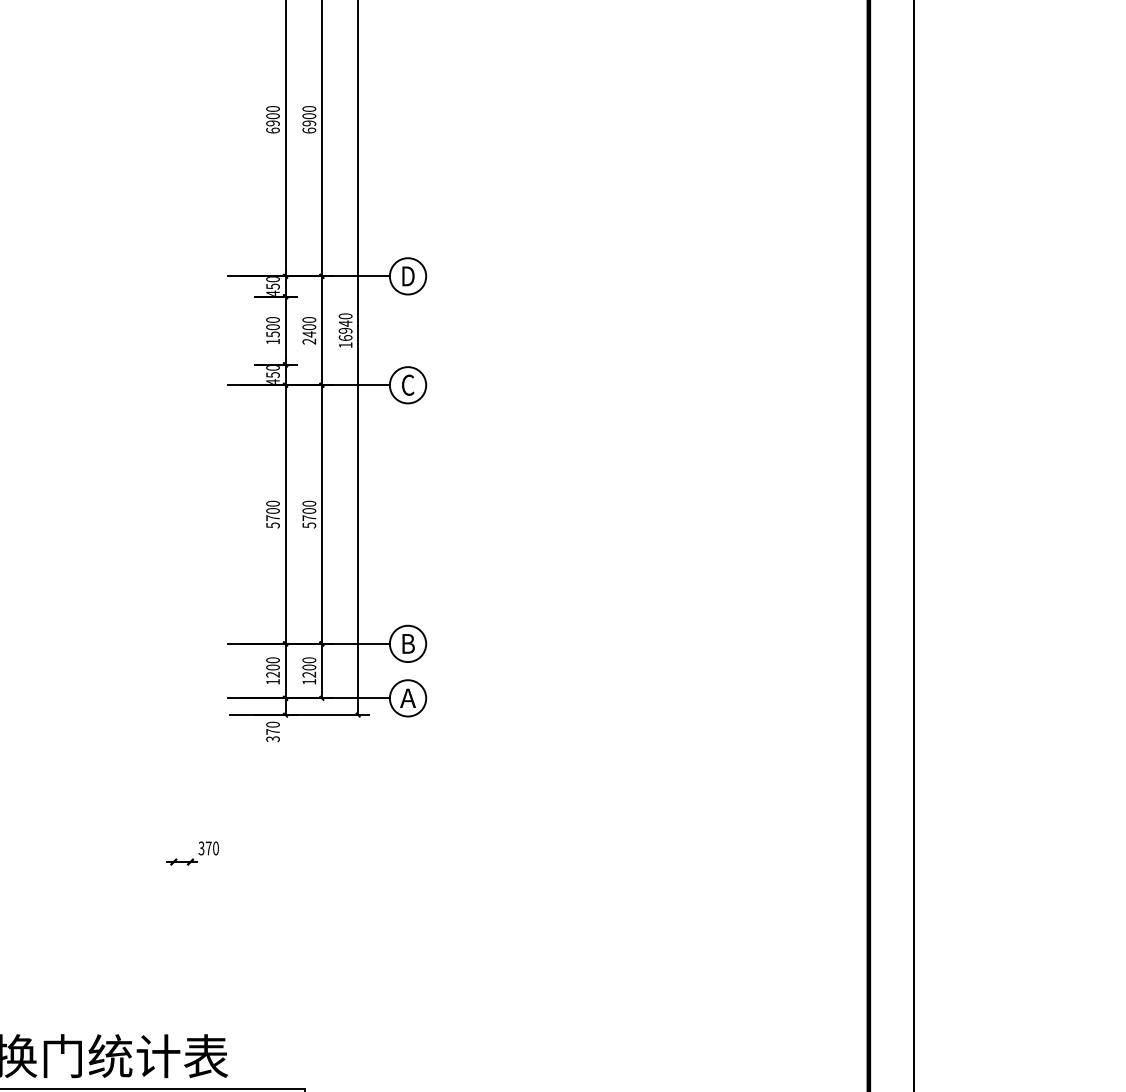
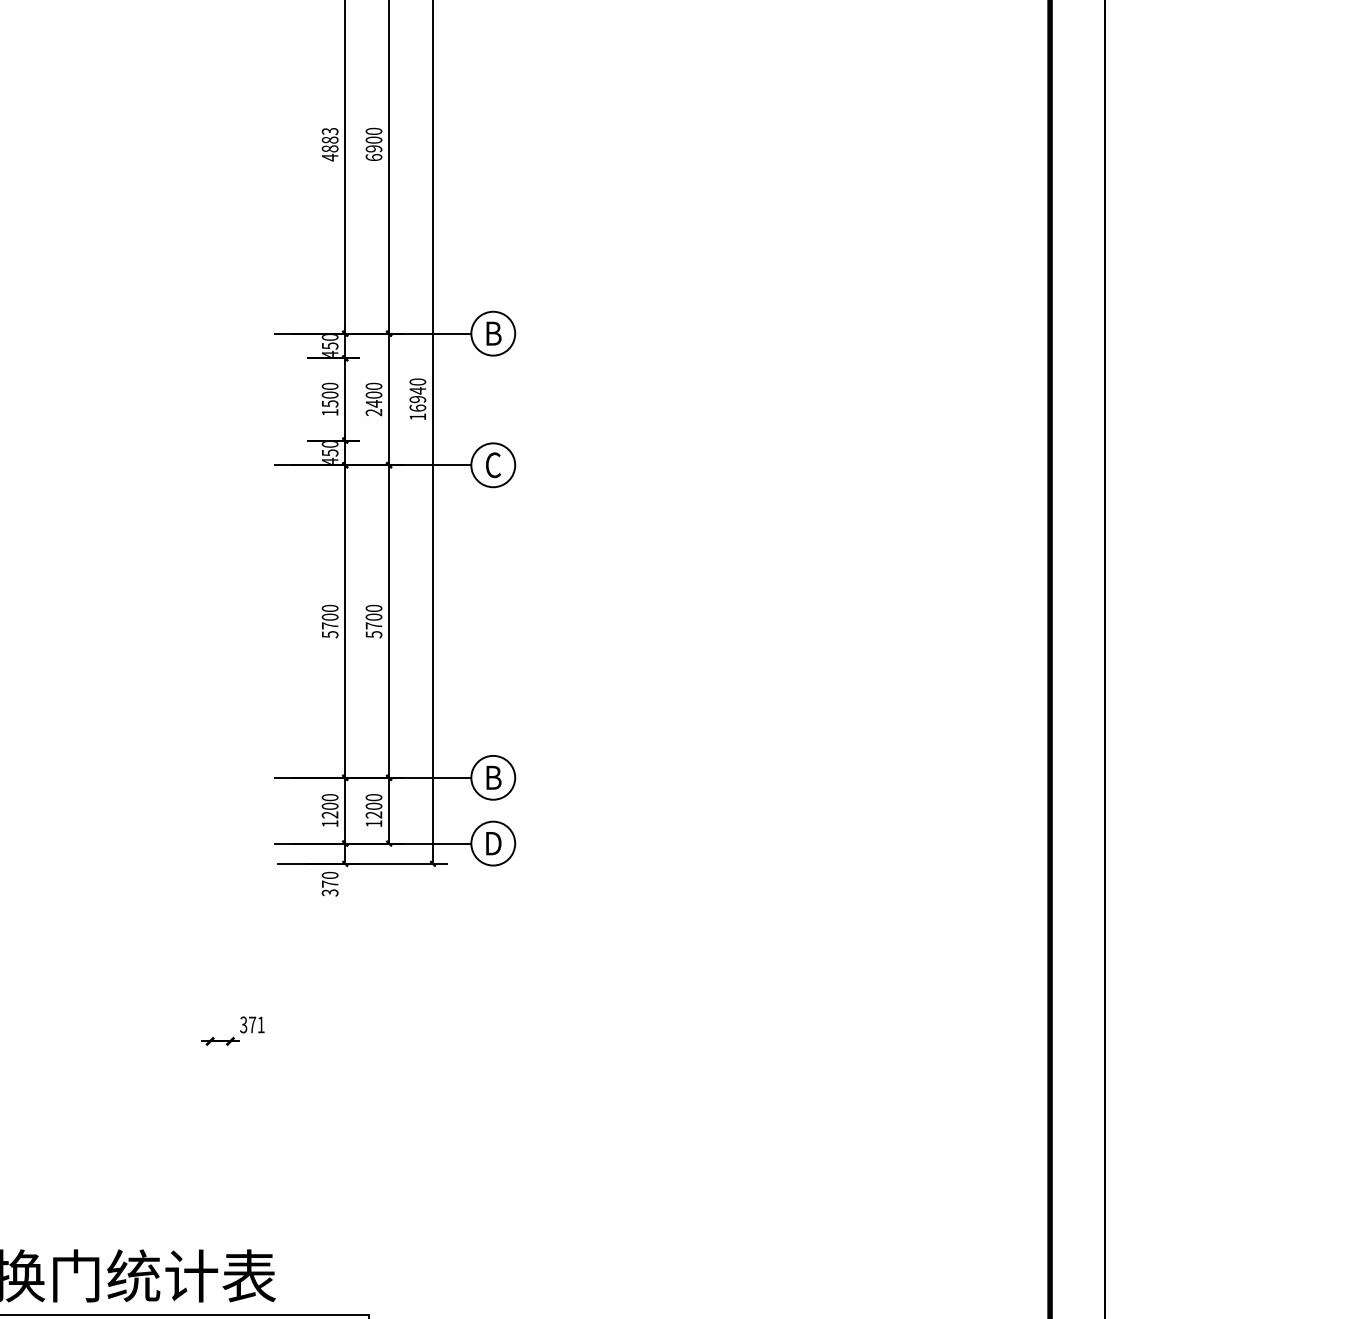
text: (272, 119) -> (329, 144), 6900 -> 4883
text: (408, 276) -> (493, 333), D -> B
text: (407, 698) -> (492, 843), A -> D
text: (215, 848) -> (260, 1024), 370 -> 371

